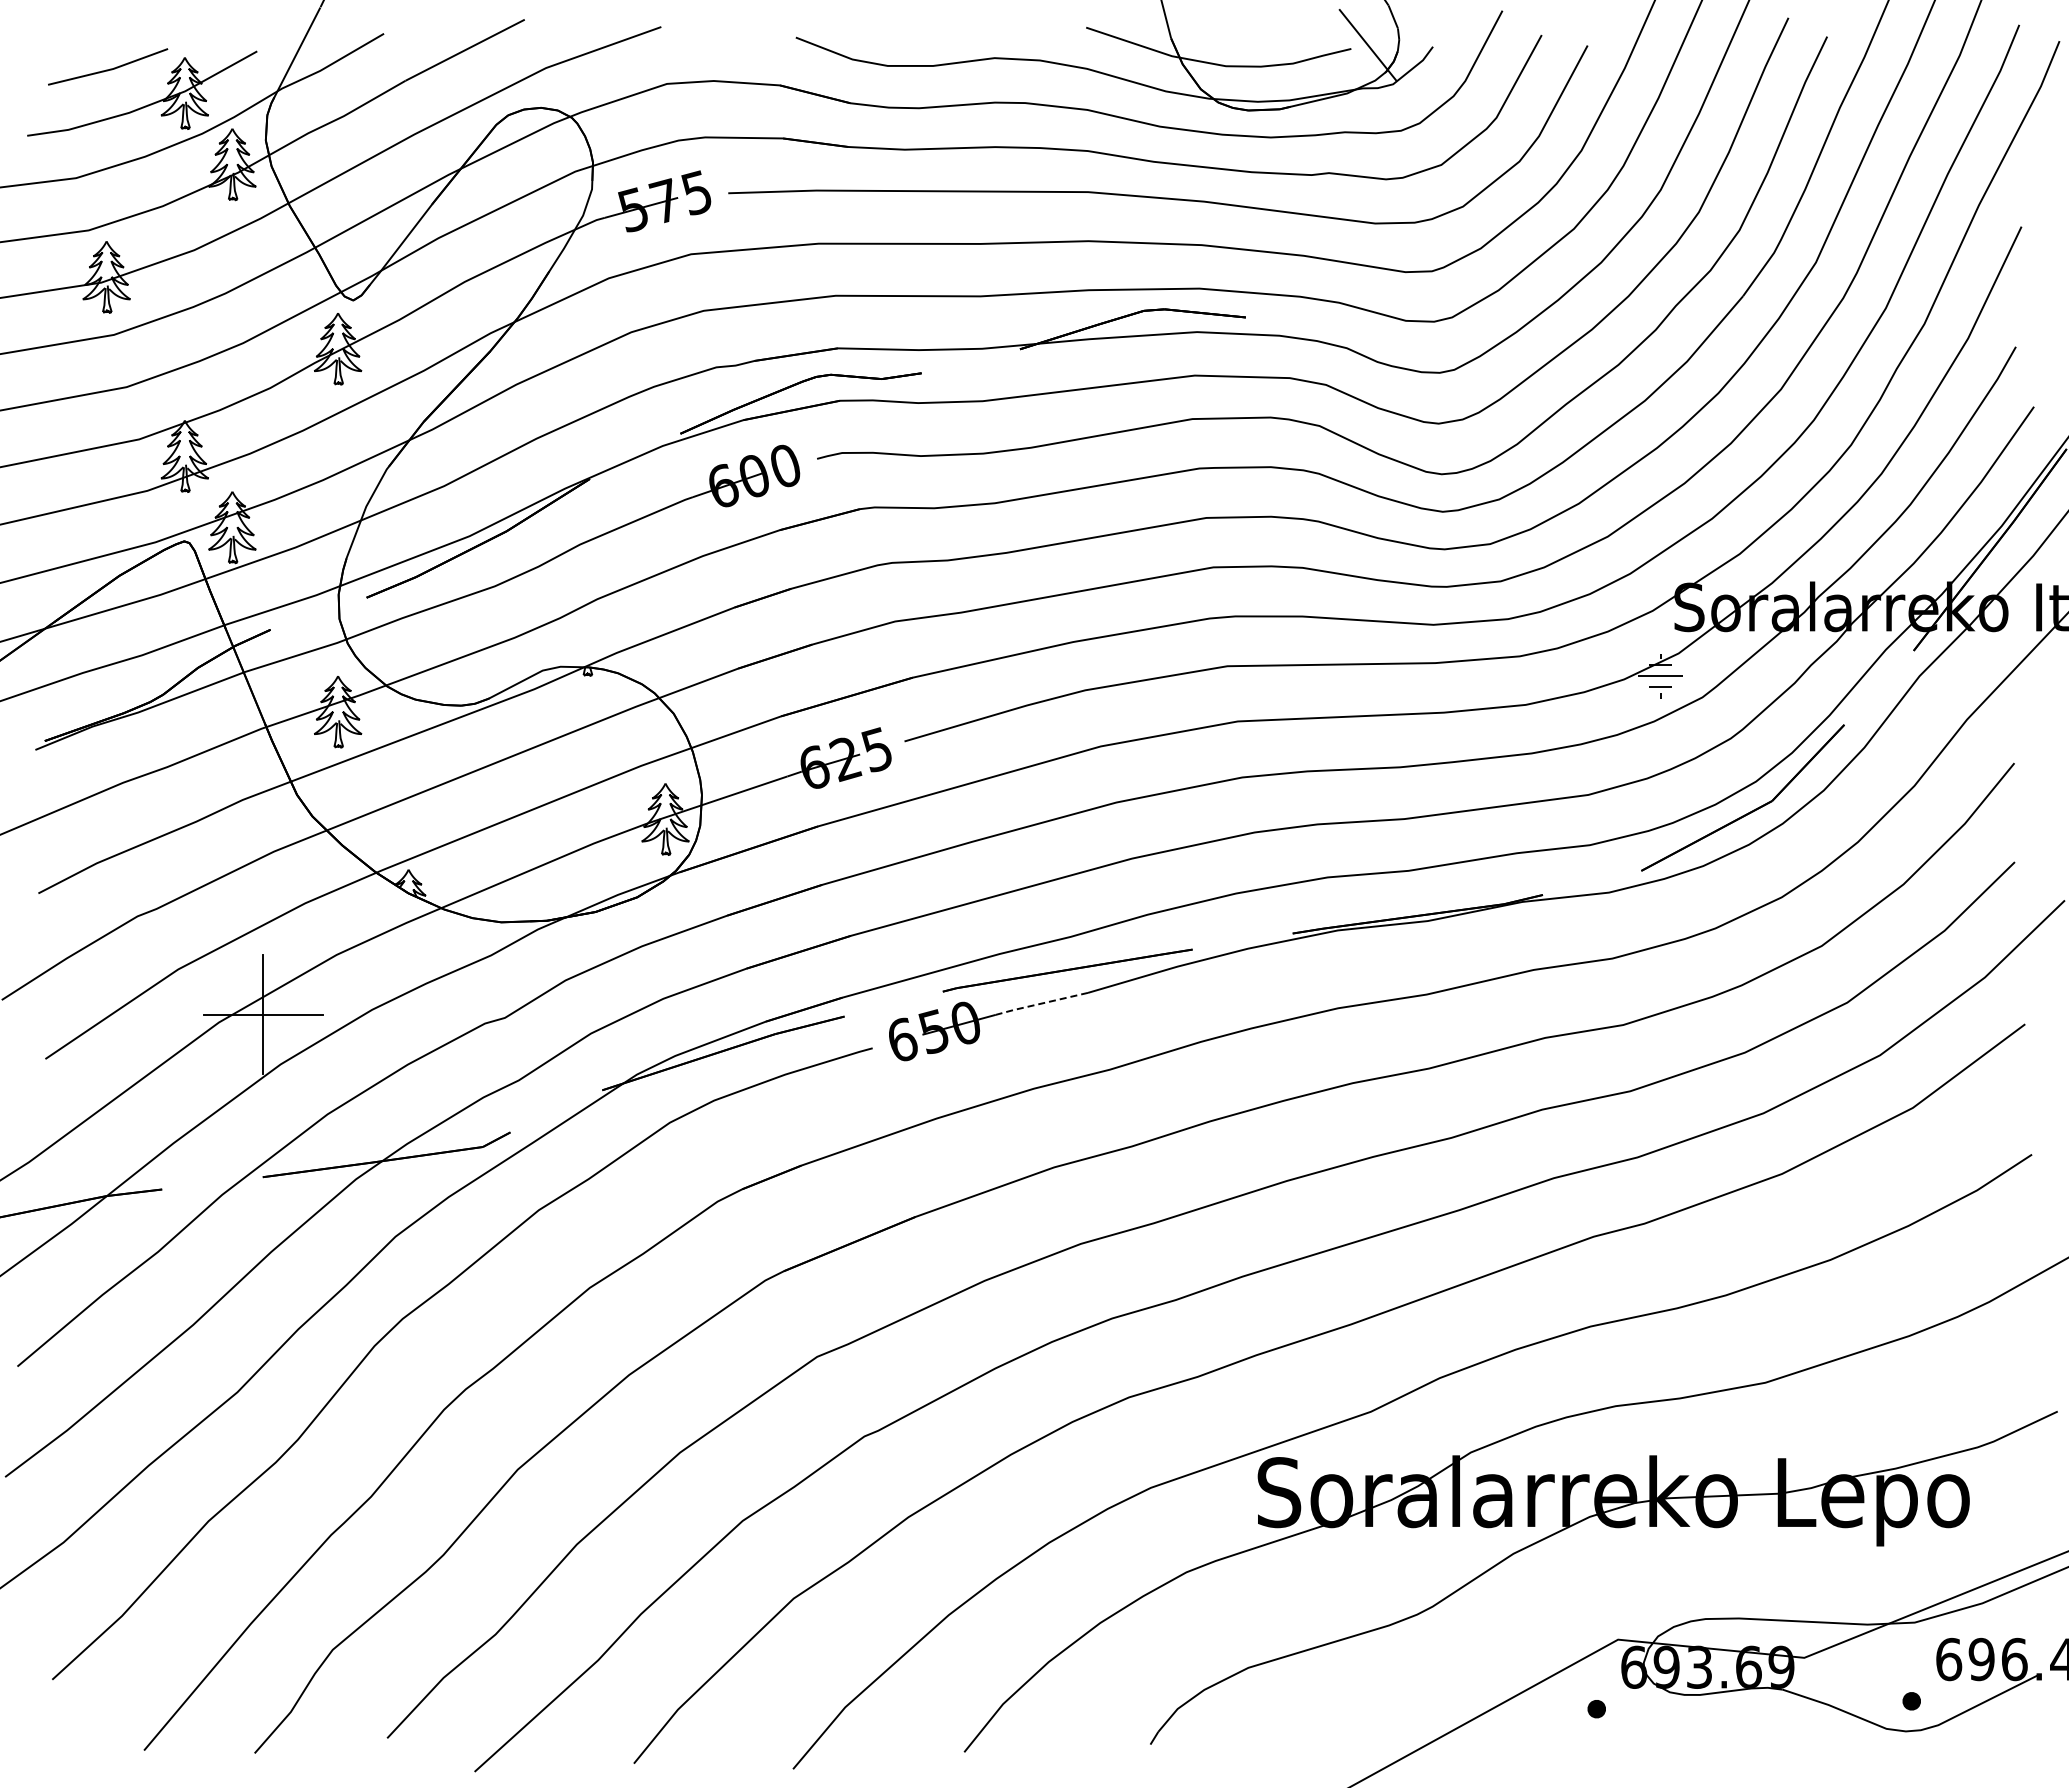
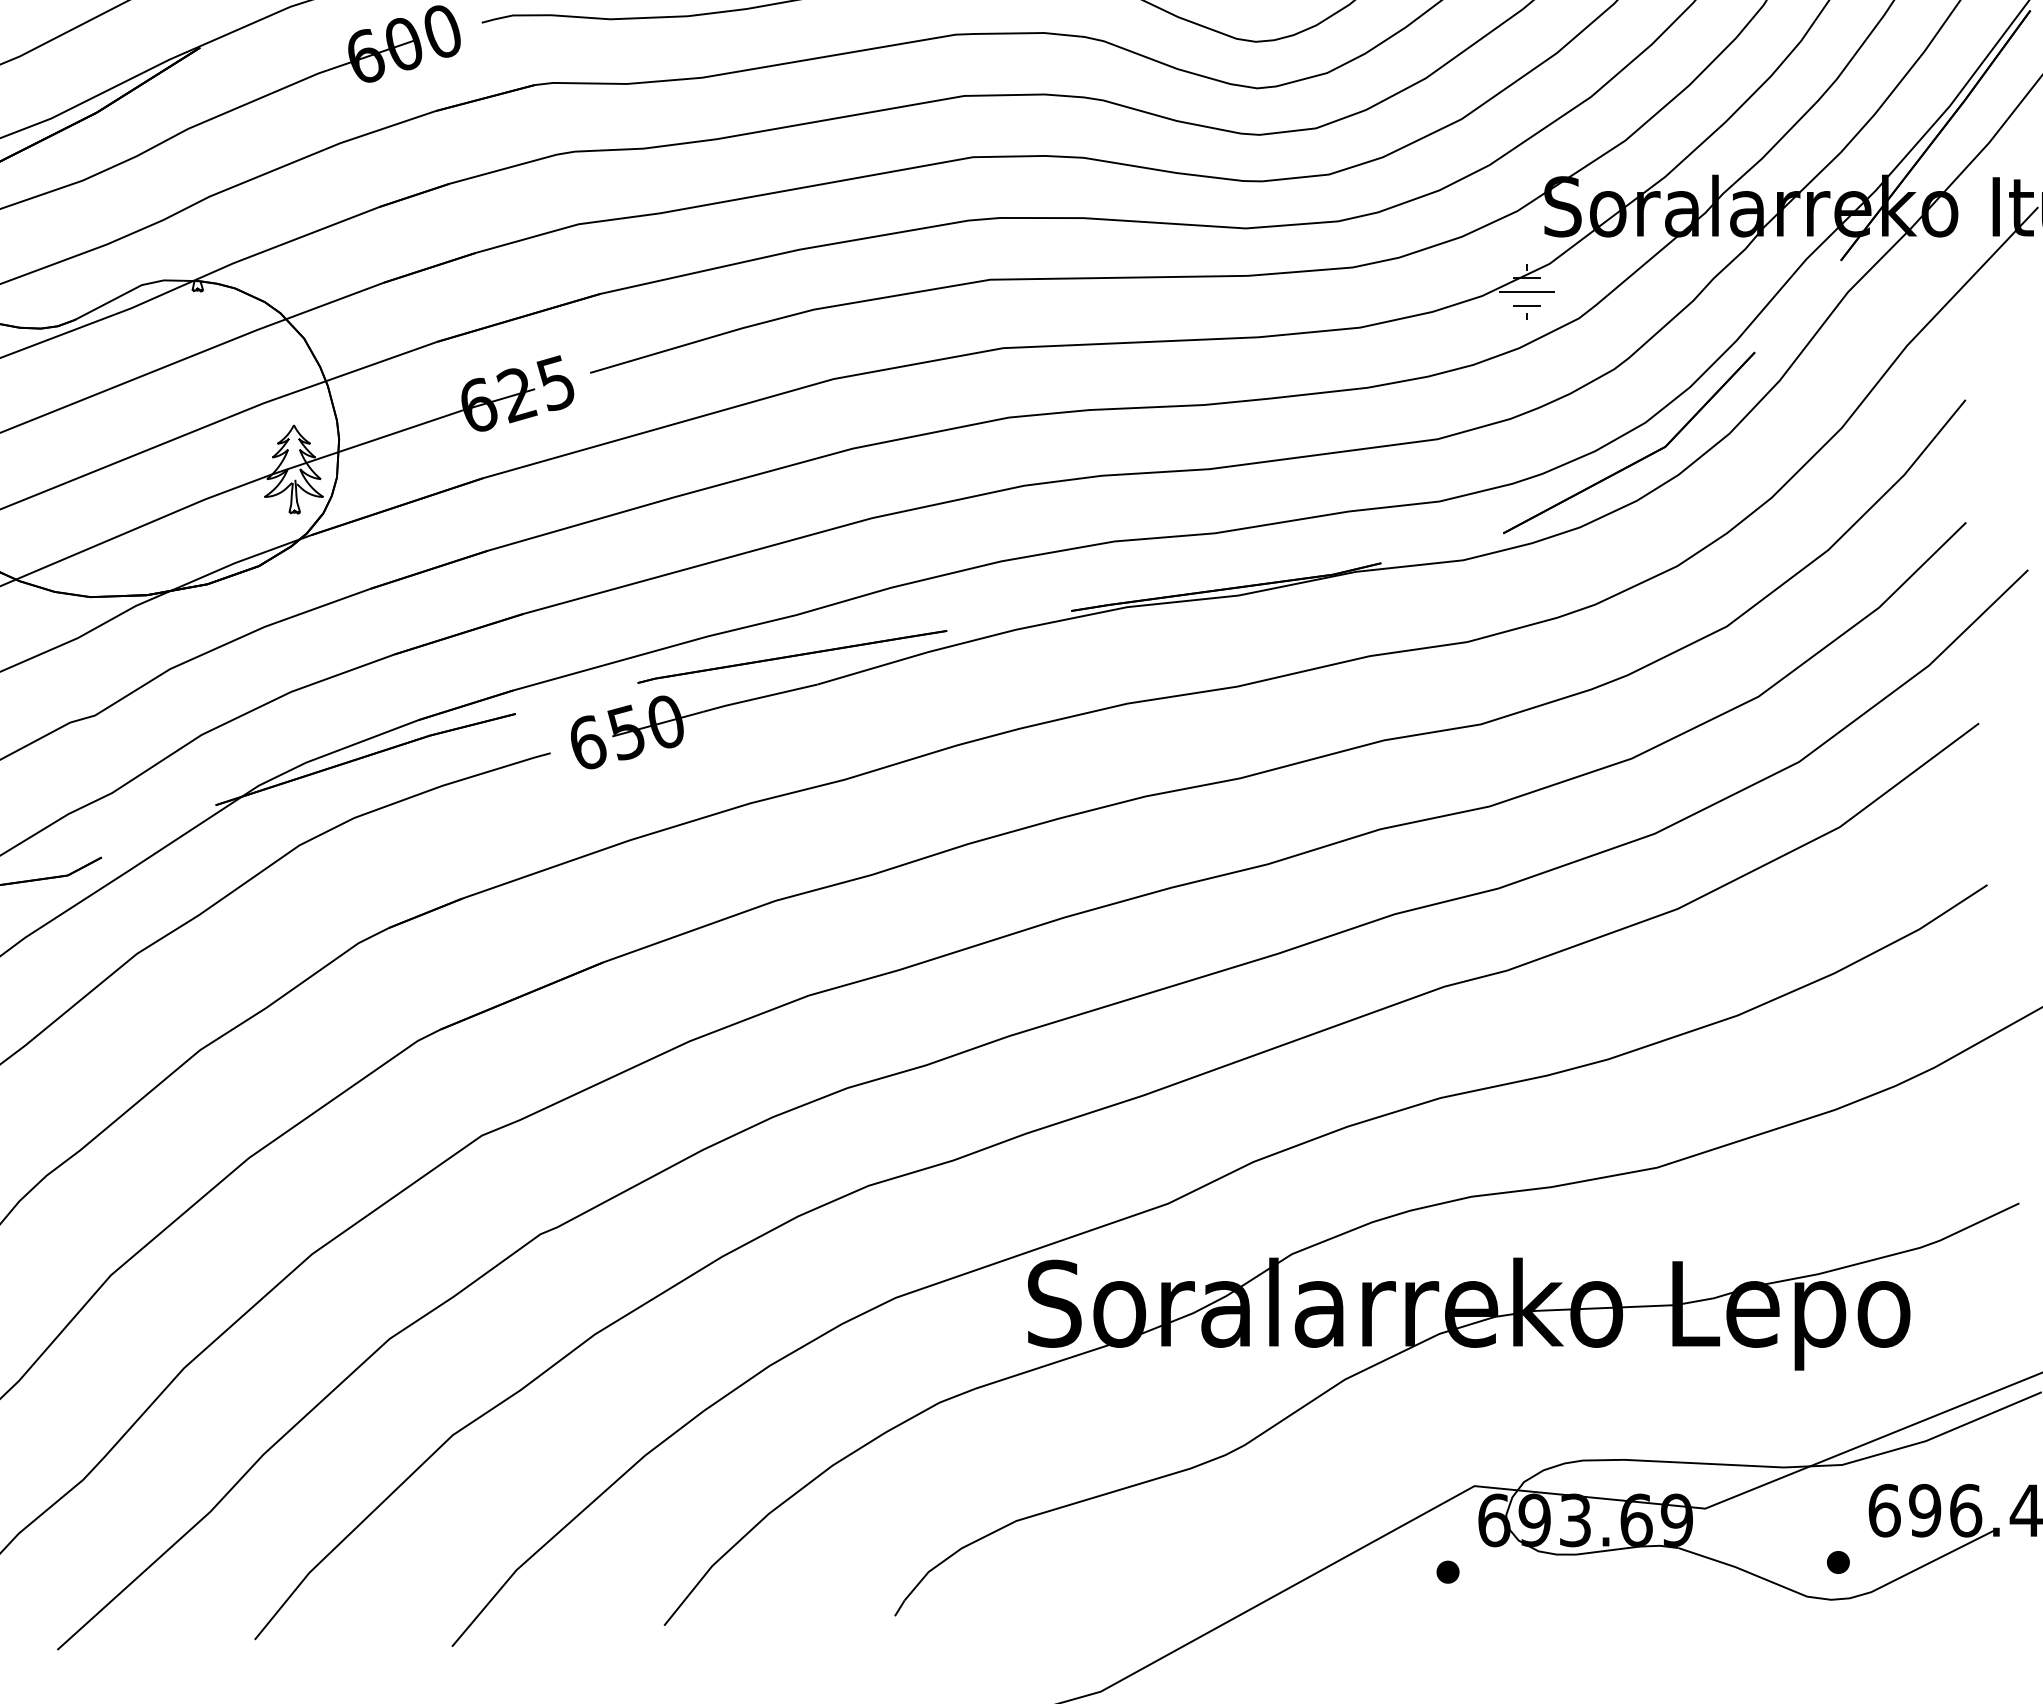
line: (1039, 1004) -> (757, 698), dashed -> solid

